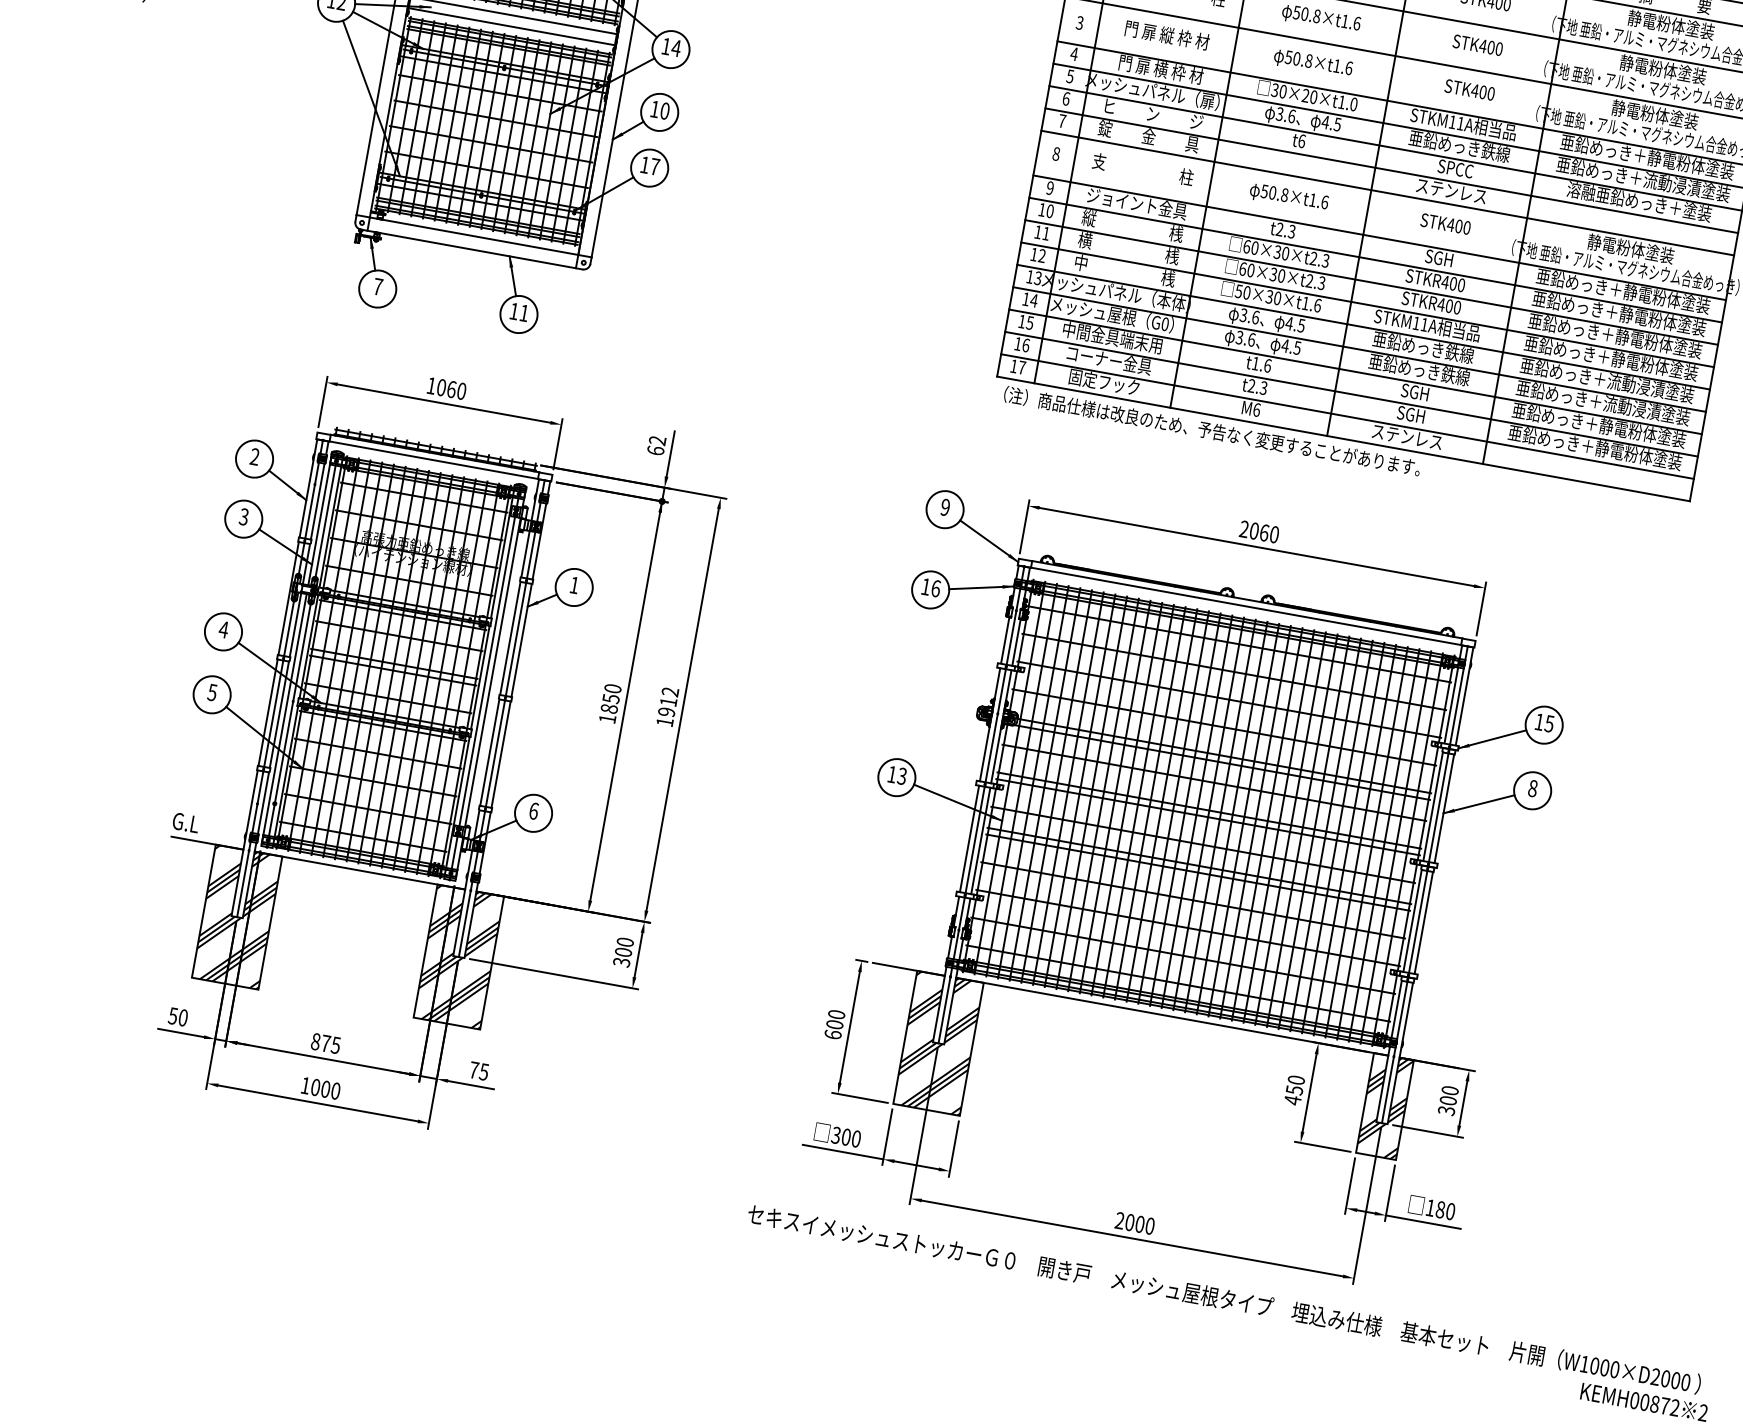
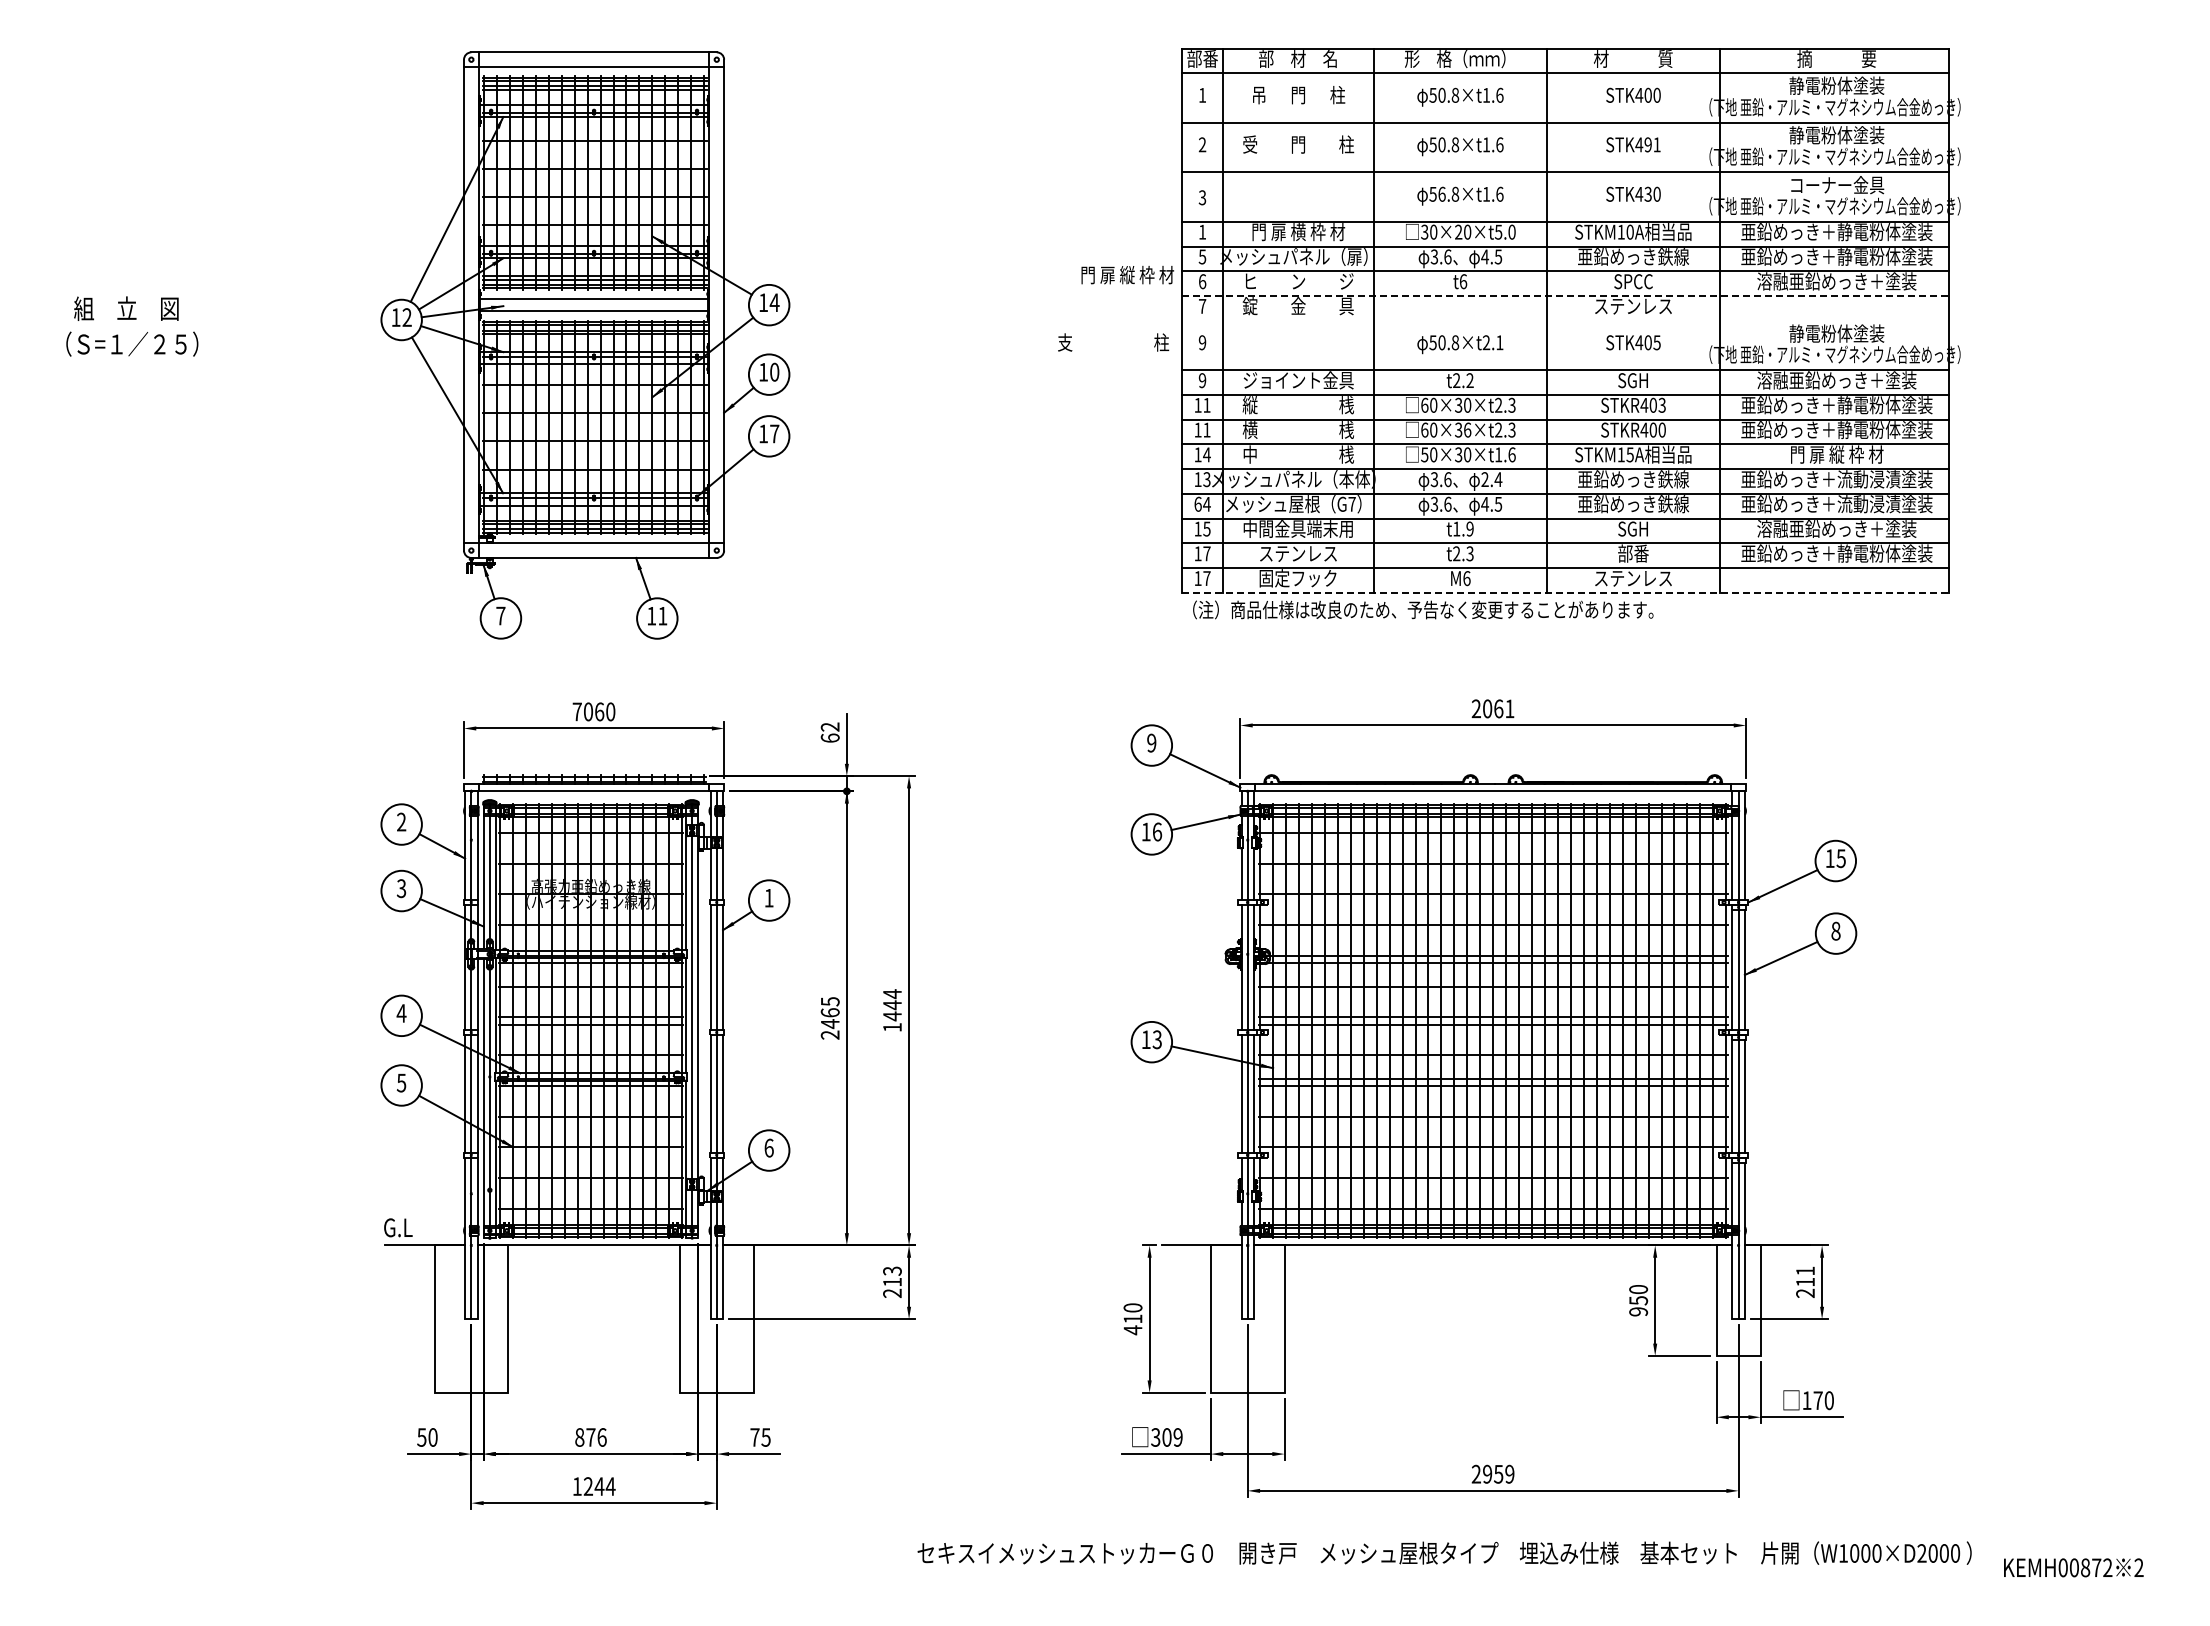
text: (1167, 35) -> (1127, 275), moved
text: (1495, 48) -> (1652, 144), STK400 -> STK491
text: (1074, 53) -> (1202, 231), 4 -> 1
text: (1296, 58) -> (1441, 193), 50.8×t1.6 -> 56.8×t1.6
text: (1482, 92) -> (1647, 194), STK400 -> STK430
text: (1341, 101) -> (1498, 231), 30×20×t1.0 -> 30×20×t5.0
text: (1654, 115) -> (1836, 185), 静電粉体塗装 -> コーナー金具
text: (1460, 122) -> (1629, 231), STKM11A -> STKM10A
text: (1056, 153) -> (1202, 342), 8 -> 9
text: (1143, 169) -> (1113, 342), moved
line: (1391, 170) -> (1565, 295), solid -> dashed
text: (1672, 184) -> (1868, 256), 亜鉛めっき＋流動浸漬塗装 -> 亜鉛めっき＋静電粉体塗装
line: (1386, 192) -> (1564, 320), removed
text: (1318, 200) -> (1492, 342), 50.8×t1.6 -> 50.8×t2.1
text: (1049, 210) -> (1206, 404), 10 -> 11
text: (1466, 227) -> (1656, 342), STK400 -> STK405
text: (1291, 231) -> (1469, 380), t2.3 -> t2.2
text: (1041, 255) -> (1206, 454), 12 -> 14
text: (1281, 275) -> (1467, 429), 60×30×t2.3 -> 60×36×t2.3
text: (1460, 285) -> (1661, 405), STKR400 -> STKR403
text: (1622, 291) -> (1836, 380), 亜鉛めっき＋静電粉体塗装 -> 溶融亜鉛めっき＋塗装
text: (1025, 298) -> (1197, 503), 14 -> 64
text: (1164, 323) -> (1351, 503), G0 -> G7
text: (1295, 324) -> (1491, 479), 4.5 -> 2.4
text: (1423, 324) -> (1629, 454), STKM11A -> STKM15A
text: (1025, 345) -> (1206, 553), 16 -> 17
text: (1610, 358) -> (1836, 454), 亜鉛めっき＋静電粉体塗装 -> 門 扉 縦 枠 材
text: (1108, 360) -> (1298, 553), コーナー金具 -> ステンレス
text: (1267, 365) -> (1469, 528), t1.6 -> t1.9
text: (430, 385) -> (576, 711), 1060 -> 7060
text: (1411, 414) -> (1633, 553), SGH -> 部番
text: (1598, 424) -> (1836, 528), 亜鉛めっき＋静電粉体塗装 -> 溶融亜鉛めっき＋塗装
line: (1343, 438) -> (1565, 592), solid -> dashed
text: (1274, 534) -> (1509, 708), 2060 -> 2061
text: (668, 702) -> (892, 1005), 1912 -> 1444
text: (609, 703) -> (829, 1018), 1850 -> 2465
hatch: (237, 916) -> (471, 1318), removed
text: (623, 952) -> (892, 1282), 300 -> 213
hatch: (458, 956) -> (716, 1318), removed
text: (833, 1029) -> (1132, 1324), 600 -> 410
hatch: (938, 1042) -> (1247, 1318), removed
text: (335, 1045) -> (601, 1437), 875 -> 876
text: (325, 1089) -> (599, 1486), 1000 -> 1244
text: (1292, 1100) -> (1638, 1311), 450 -> 950
text: (1448, 1100) -> (1805, 1282), 300 -> 211
hatch: (1384, 1106) -> (1738, 1300), removed
text: (855, 1138) -> (1177, 1437), 300 -> 309
text: (1439, 1209) -> (1817, 1400), 180 -> 170
text: (1139, 1223) -> (1498, 1473), 2000 -> 2959
text: (1224, 1298) -> (1444, 1552), moved

